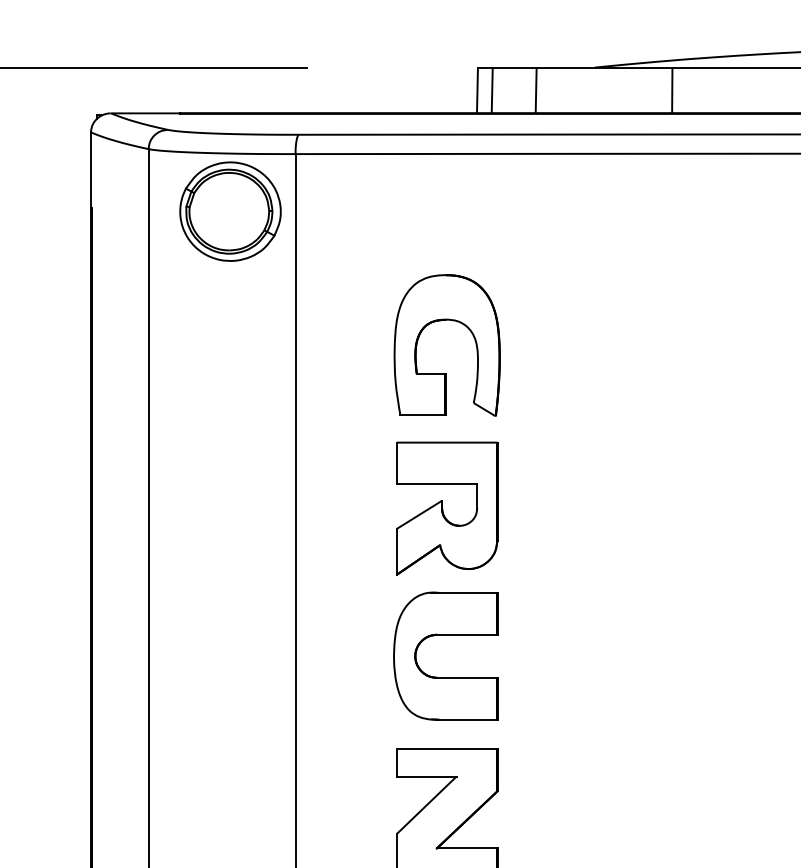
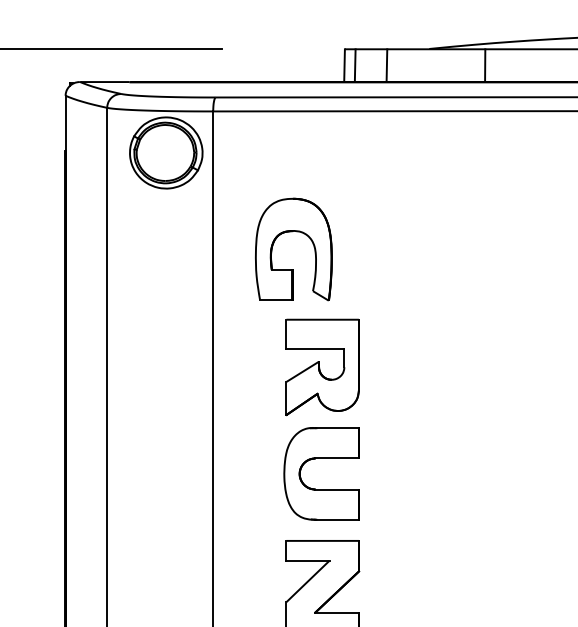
part: (441, 321) -> (289, 232), moved

